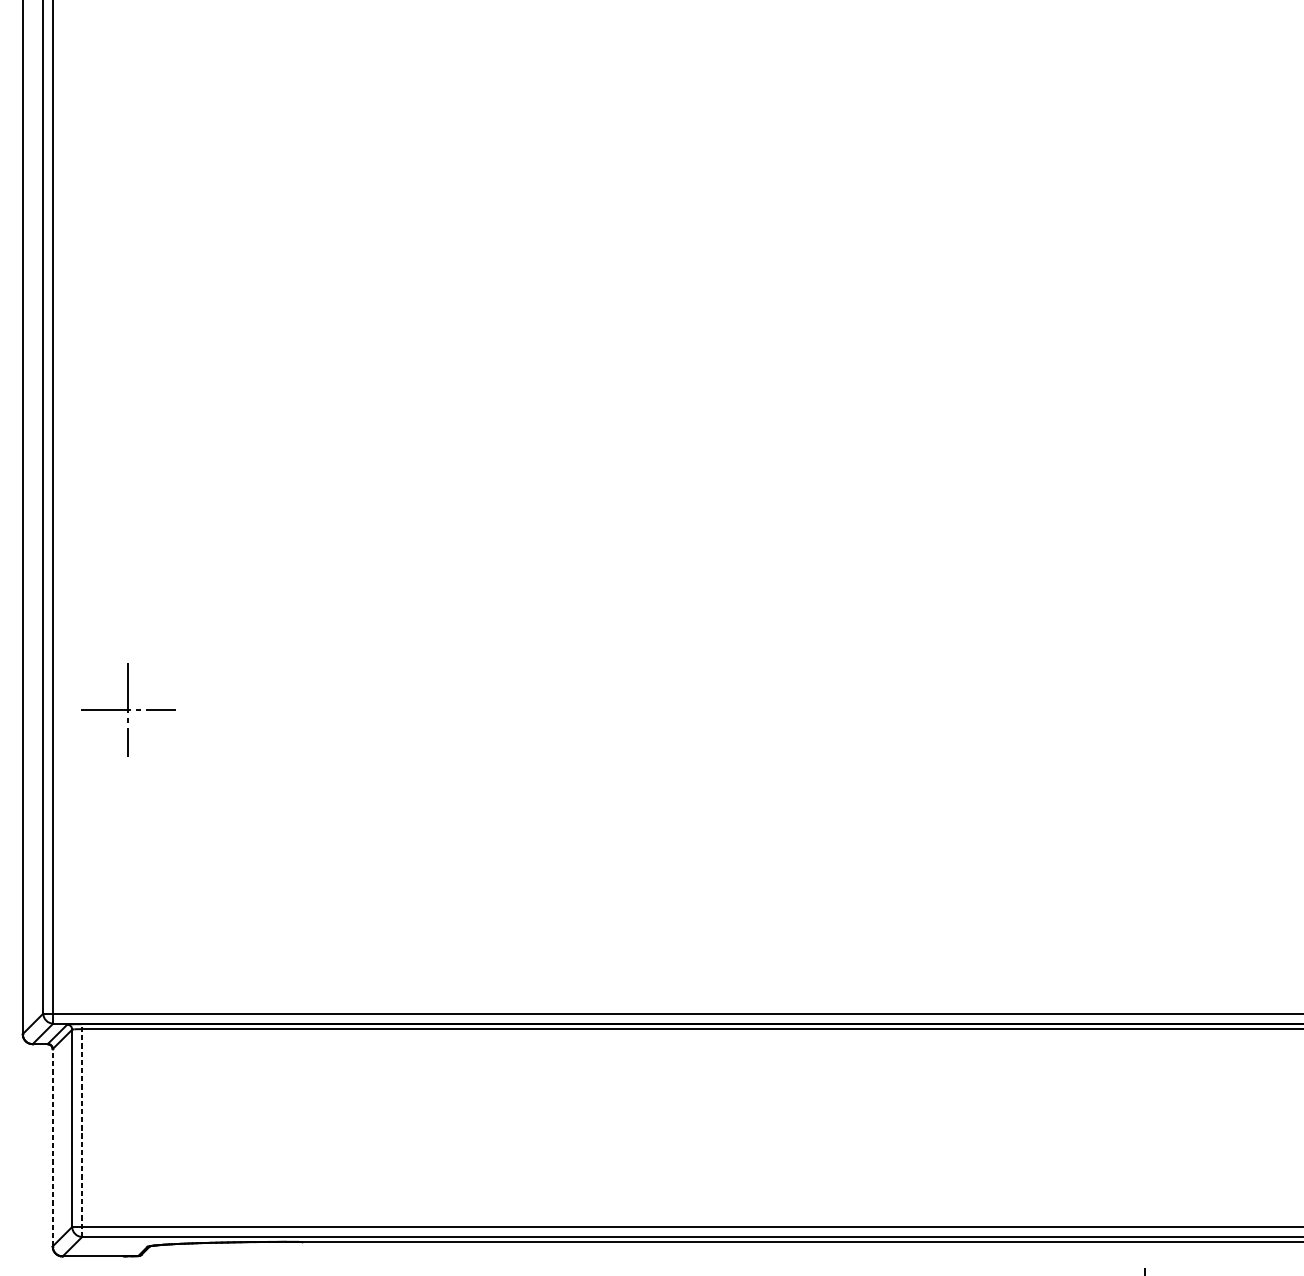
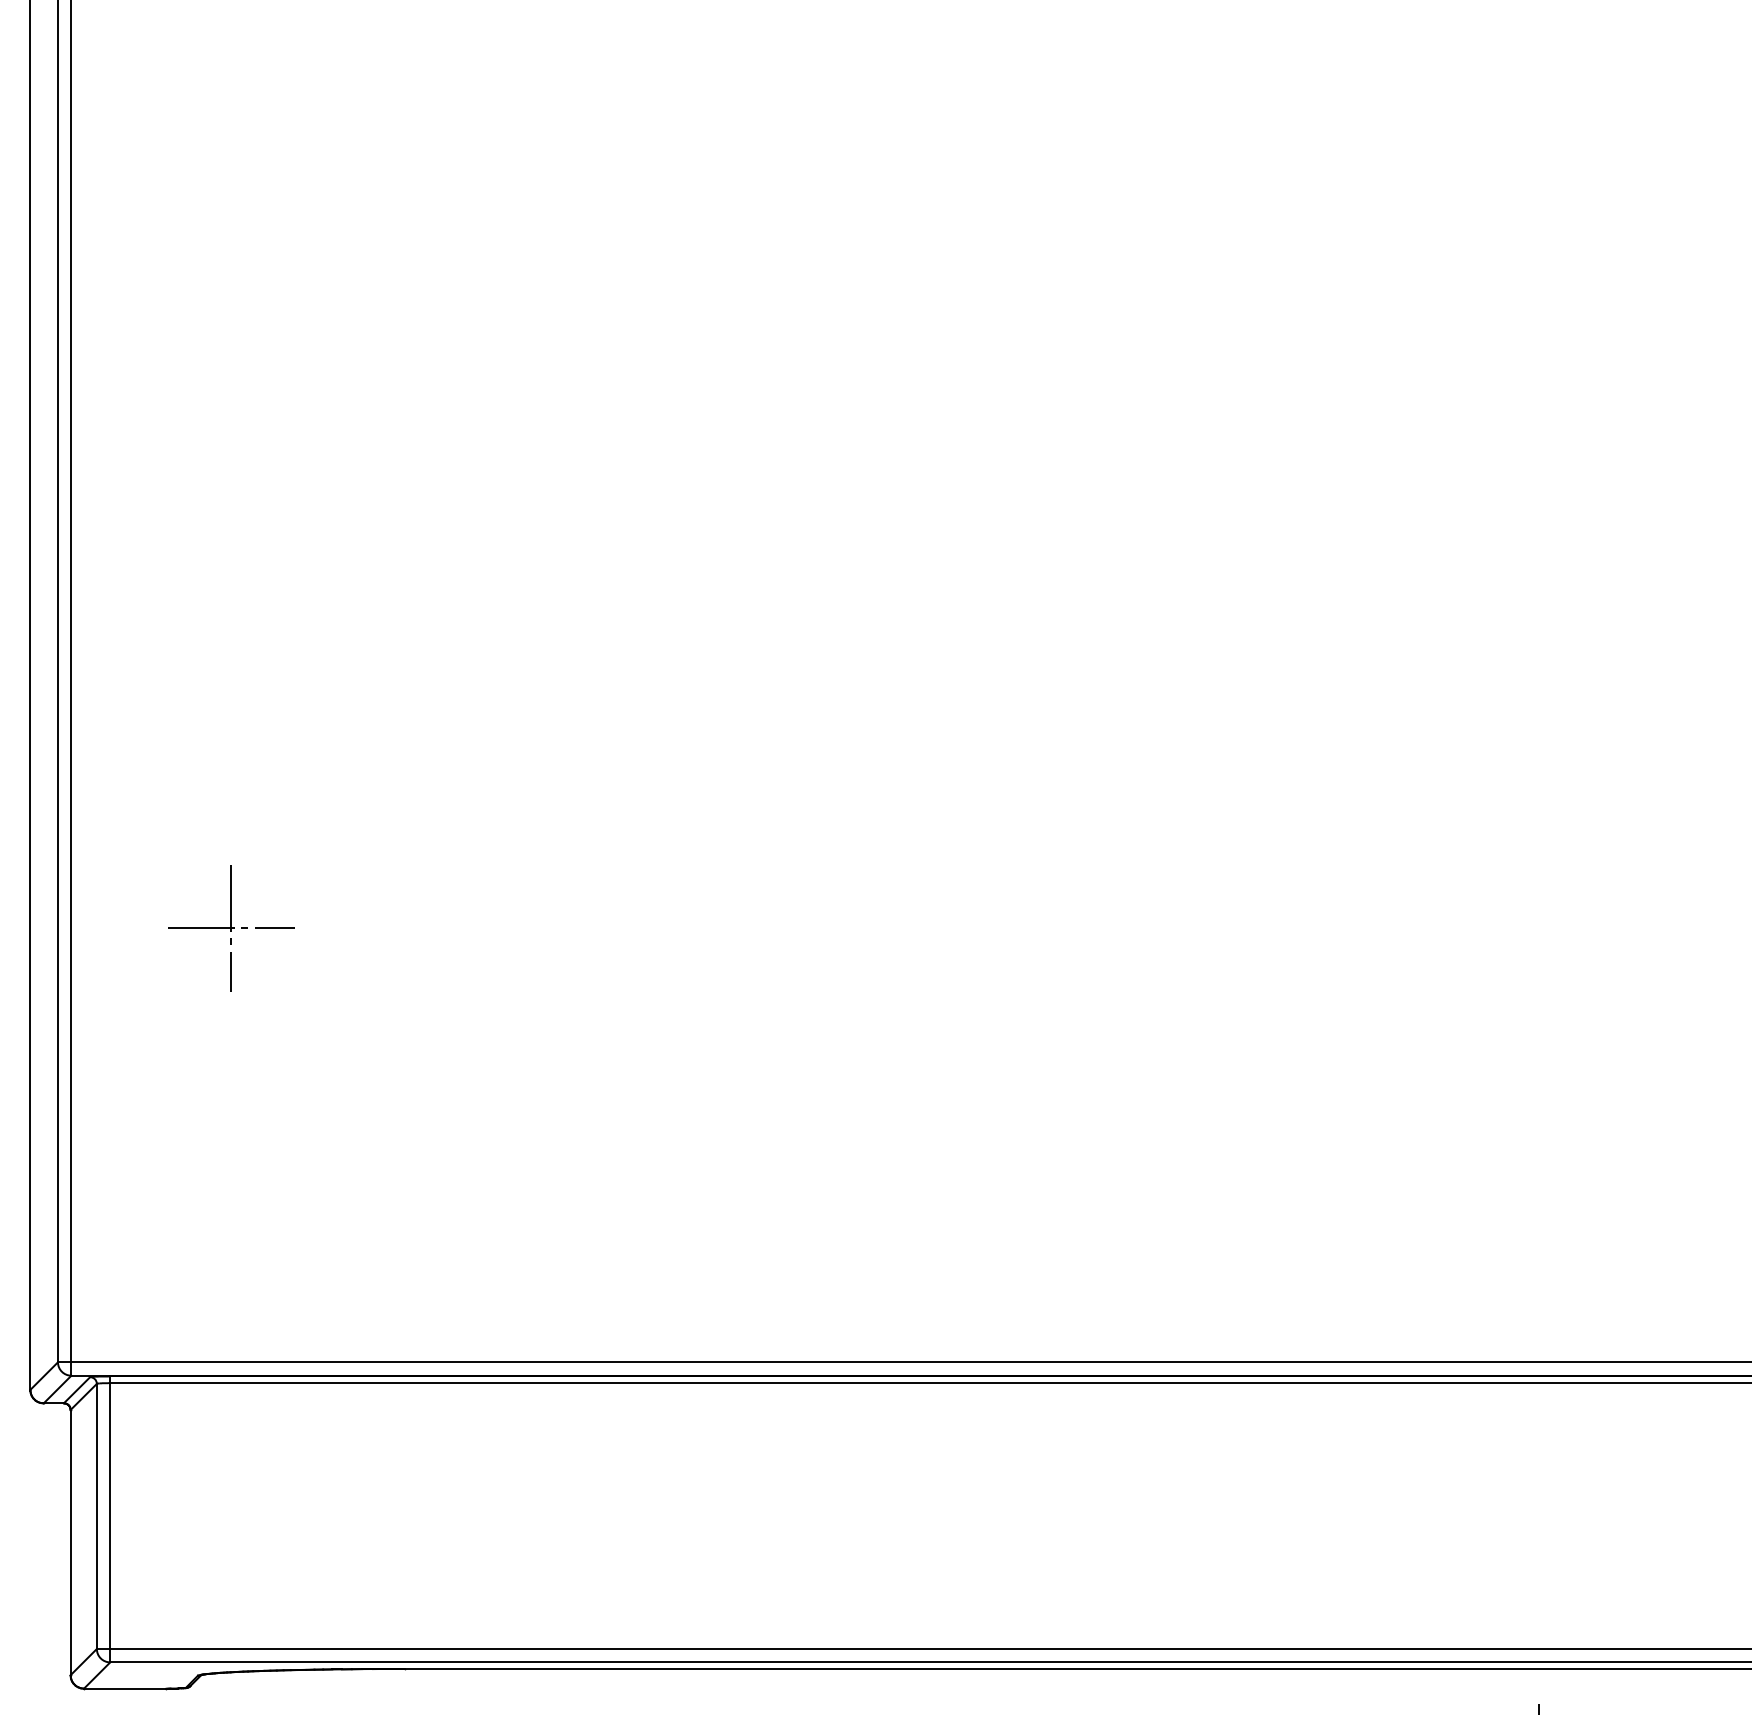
part: (128, 710) -> (231, 928), moved
line: (82, 1129) -> (110, 1518), dashed -> solid
line: (52, 1147) -> (70, 1542), dashed -> solid

